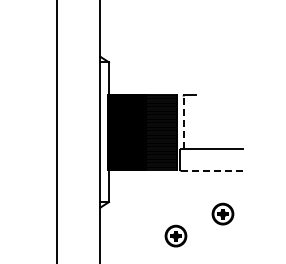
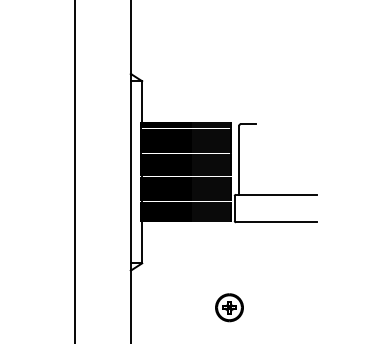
line: (183, 122) -> (239, 159), dashed -> solid
line: (212, 170) -> (277, 222), dashed -> solid
part: (222, 213) -> (290, 278), removed

